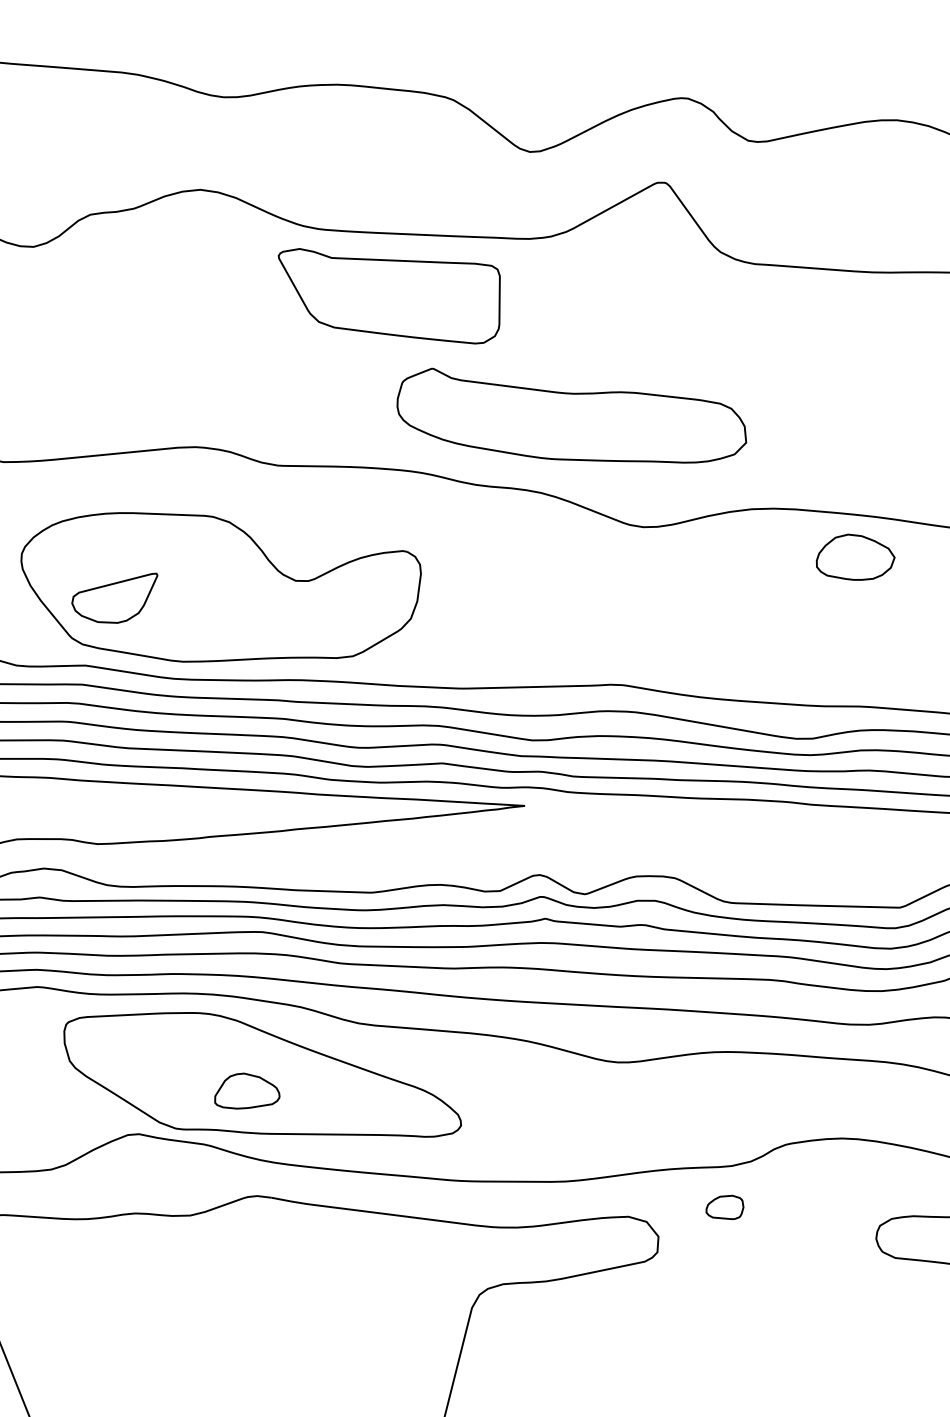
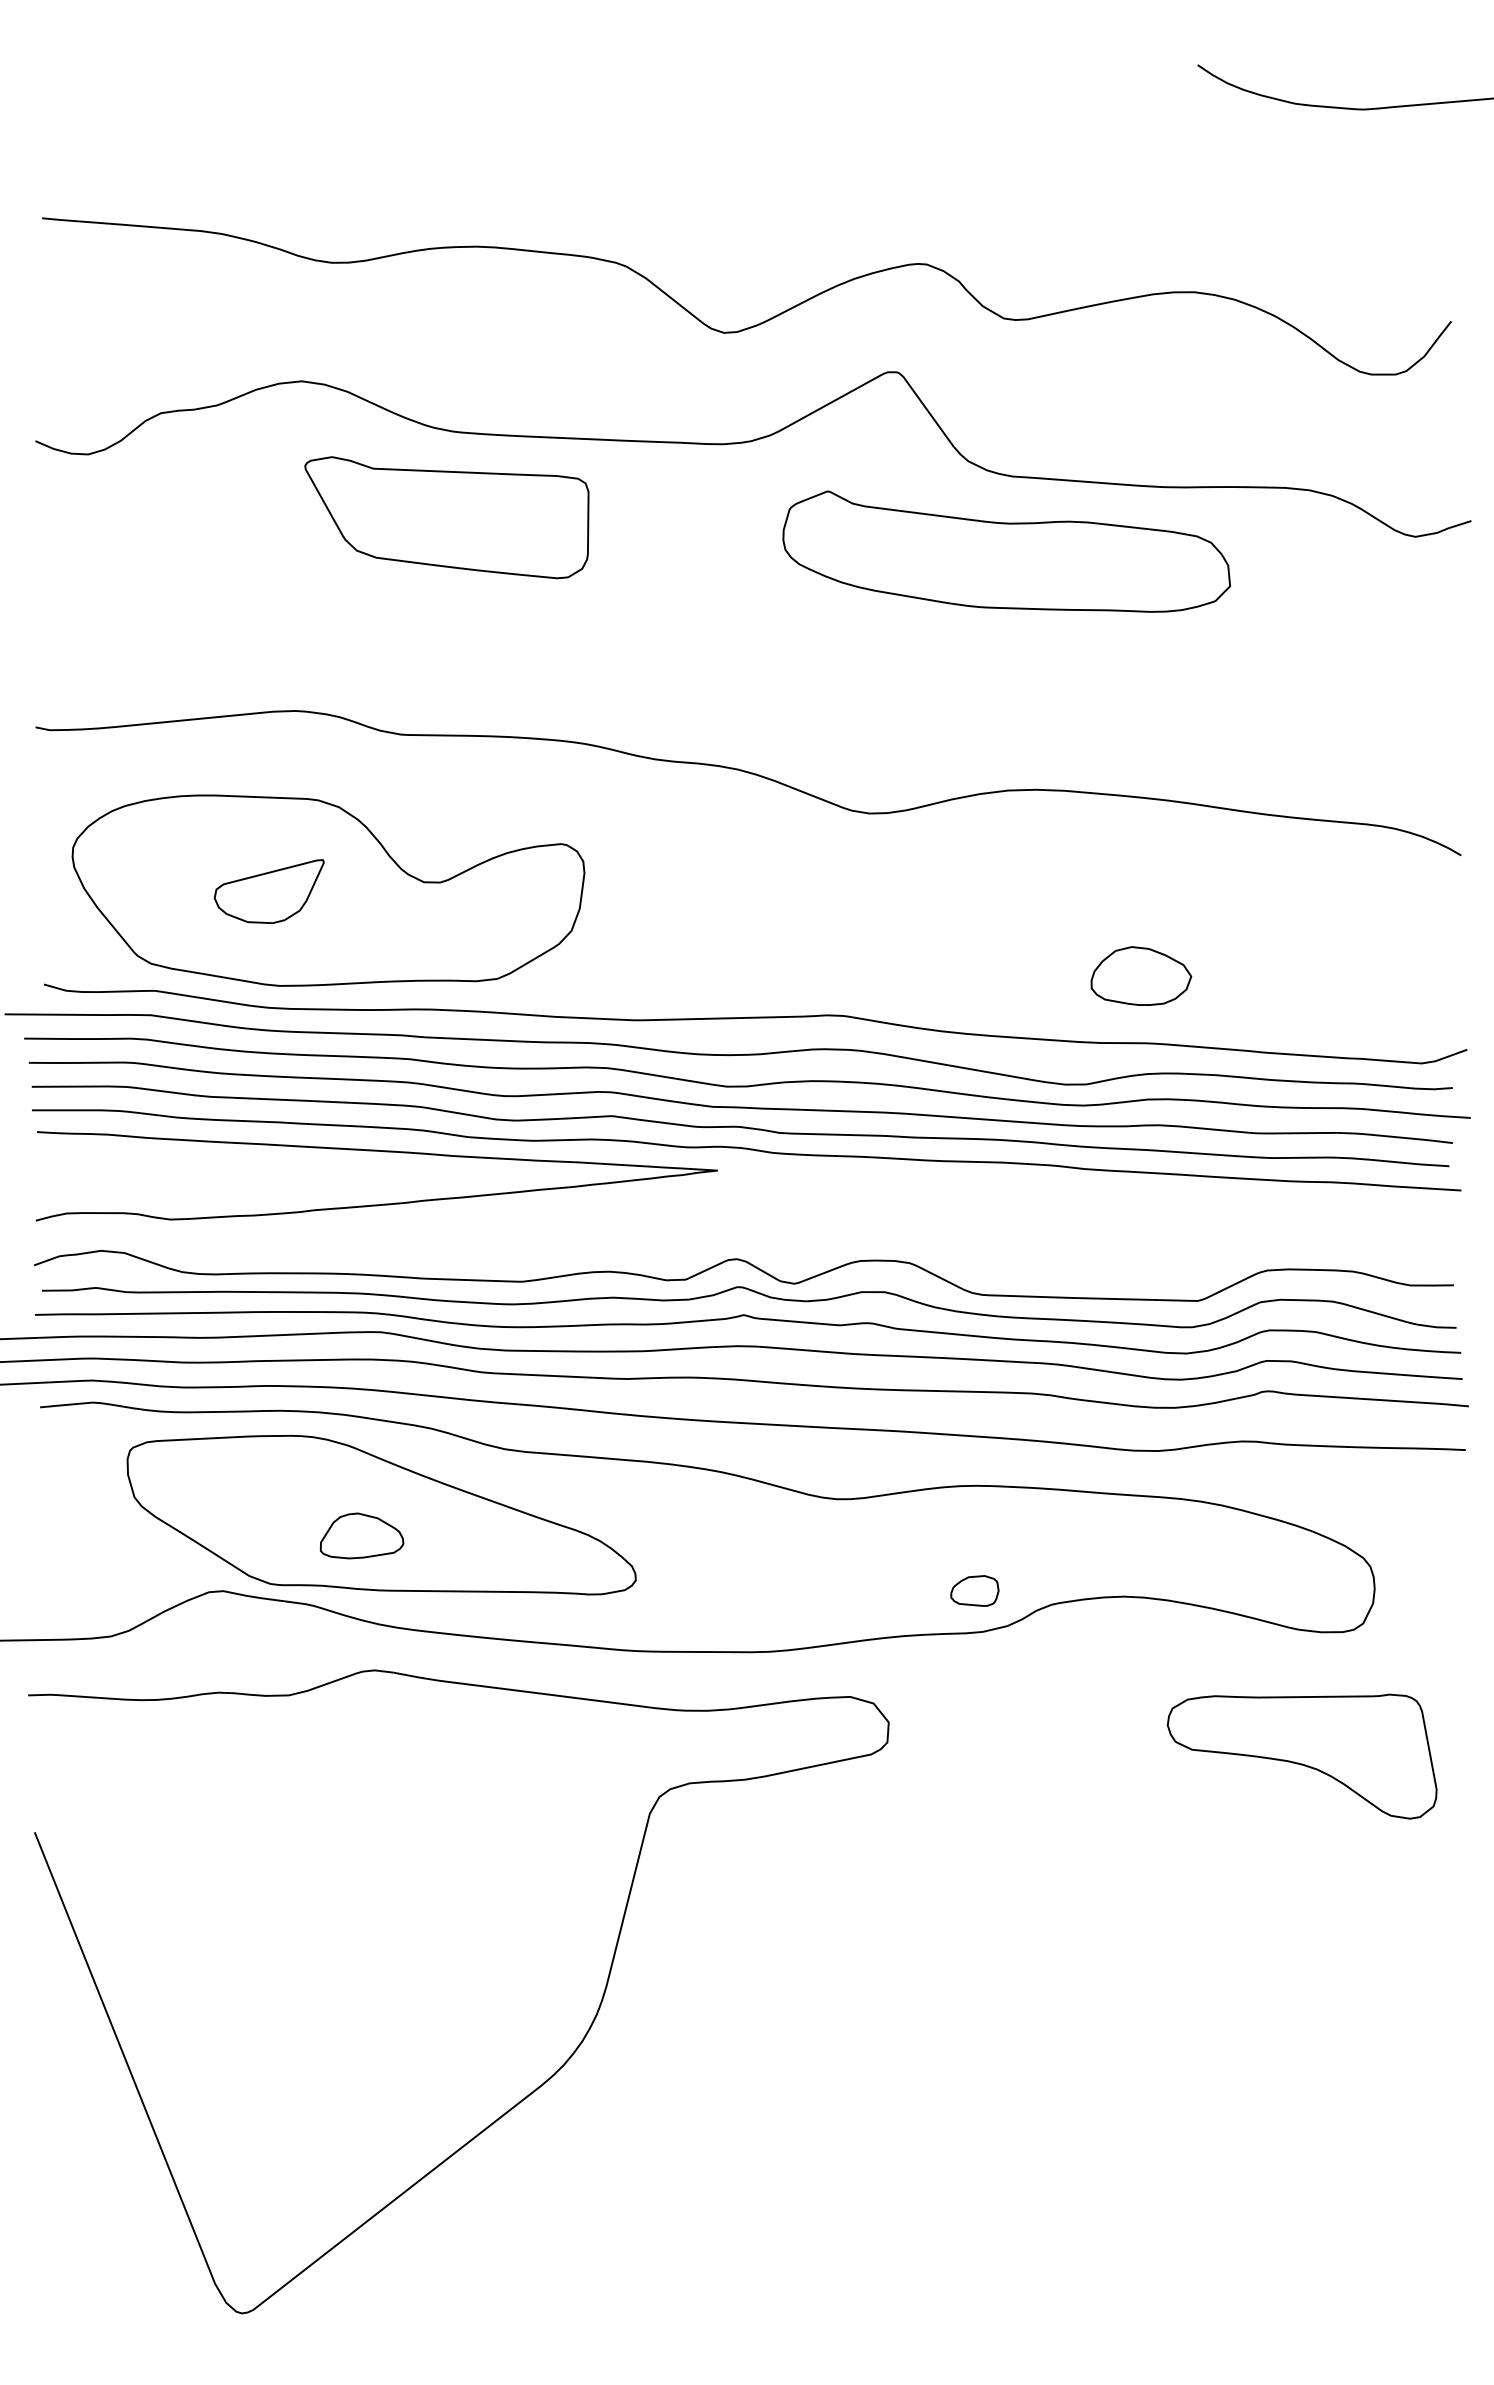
part: (388, 296) -> (446, 517), moved
part: (571, 415) -> (1006, 551), moved
part: (855, 556) -> (1141, 975), moved
part: (114, 598) -> (268, 891), moved
part: (724, 1207) -> (974, 1590), moved

